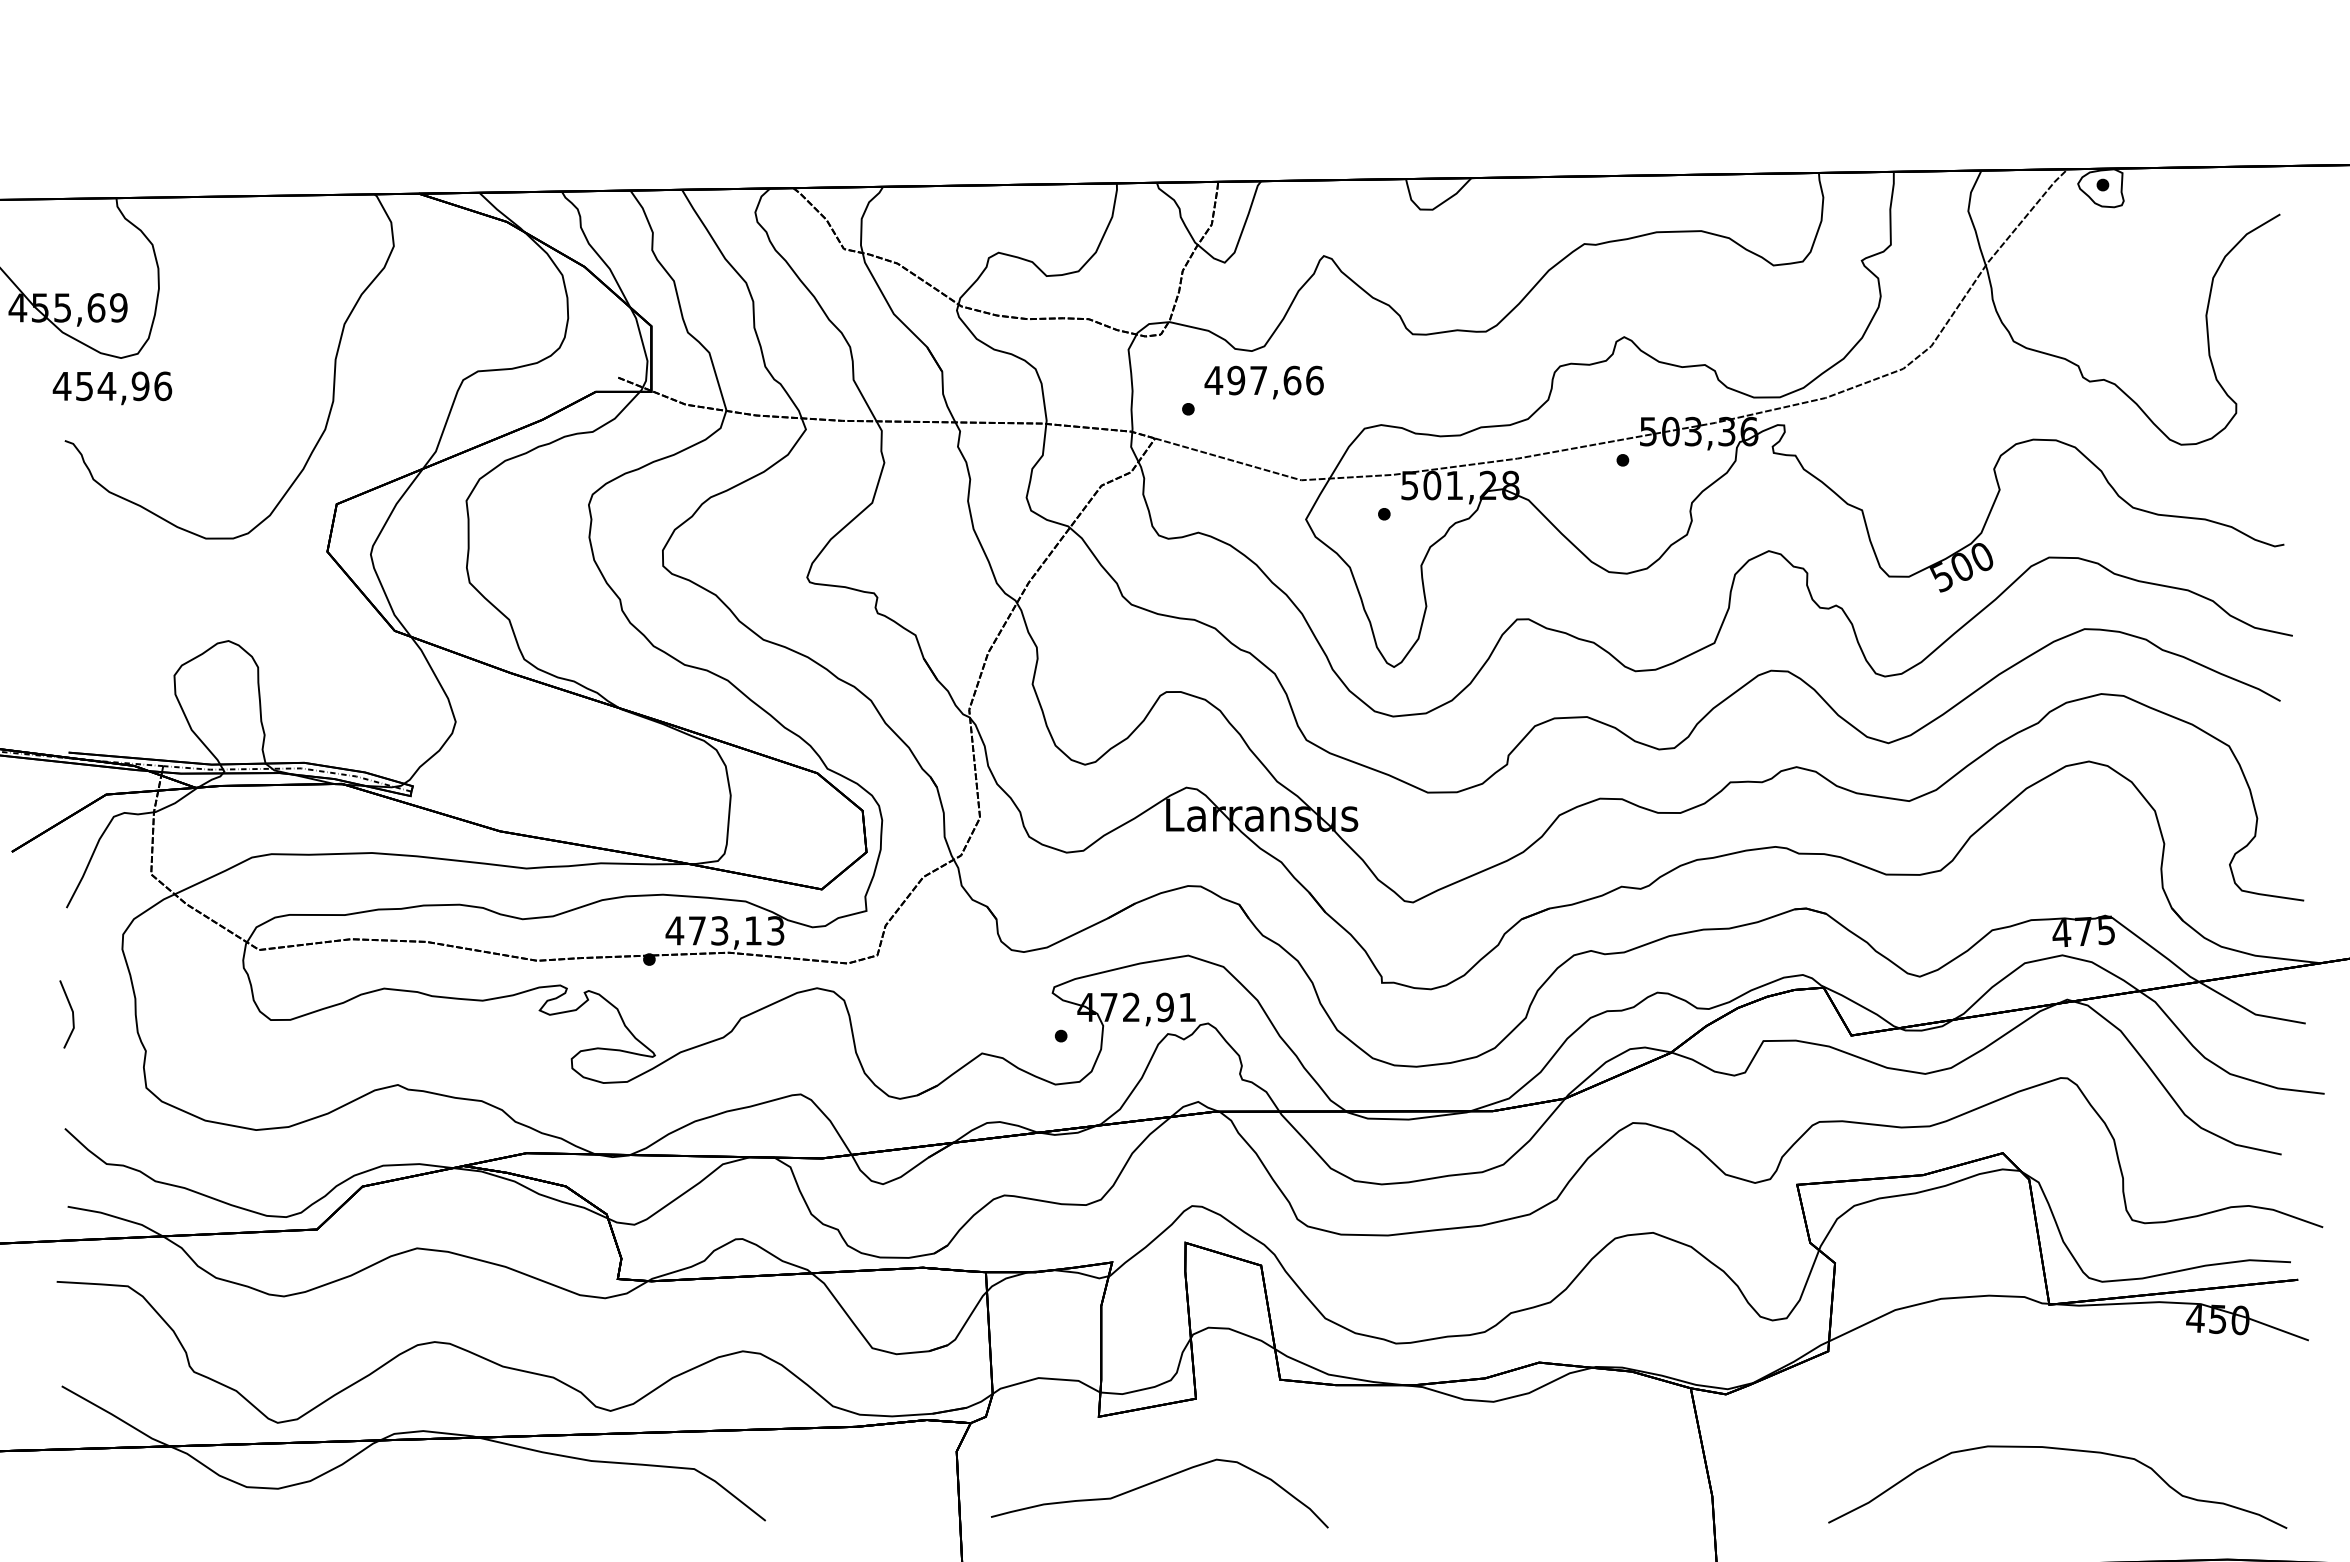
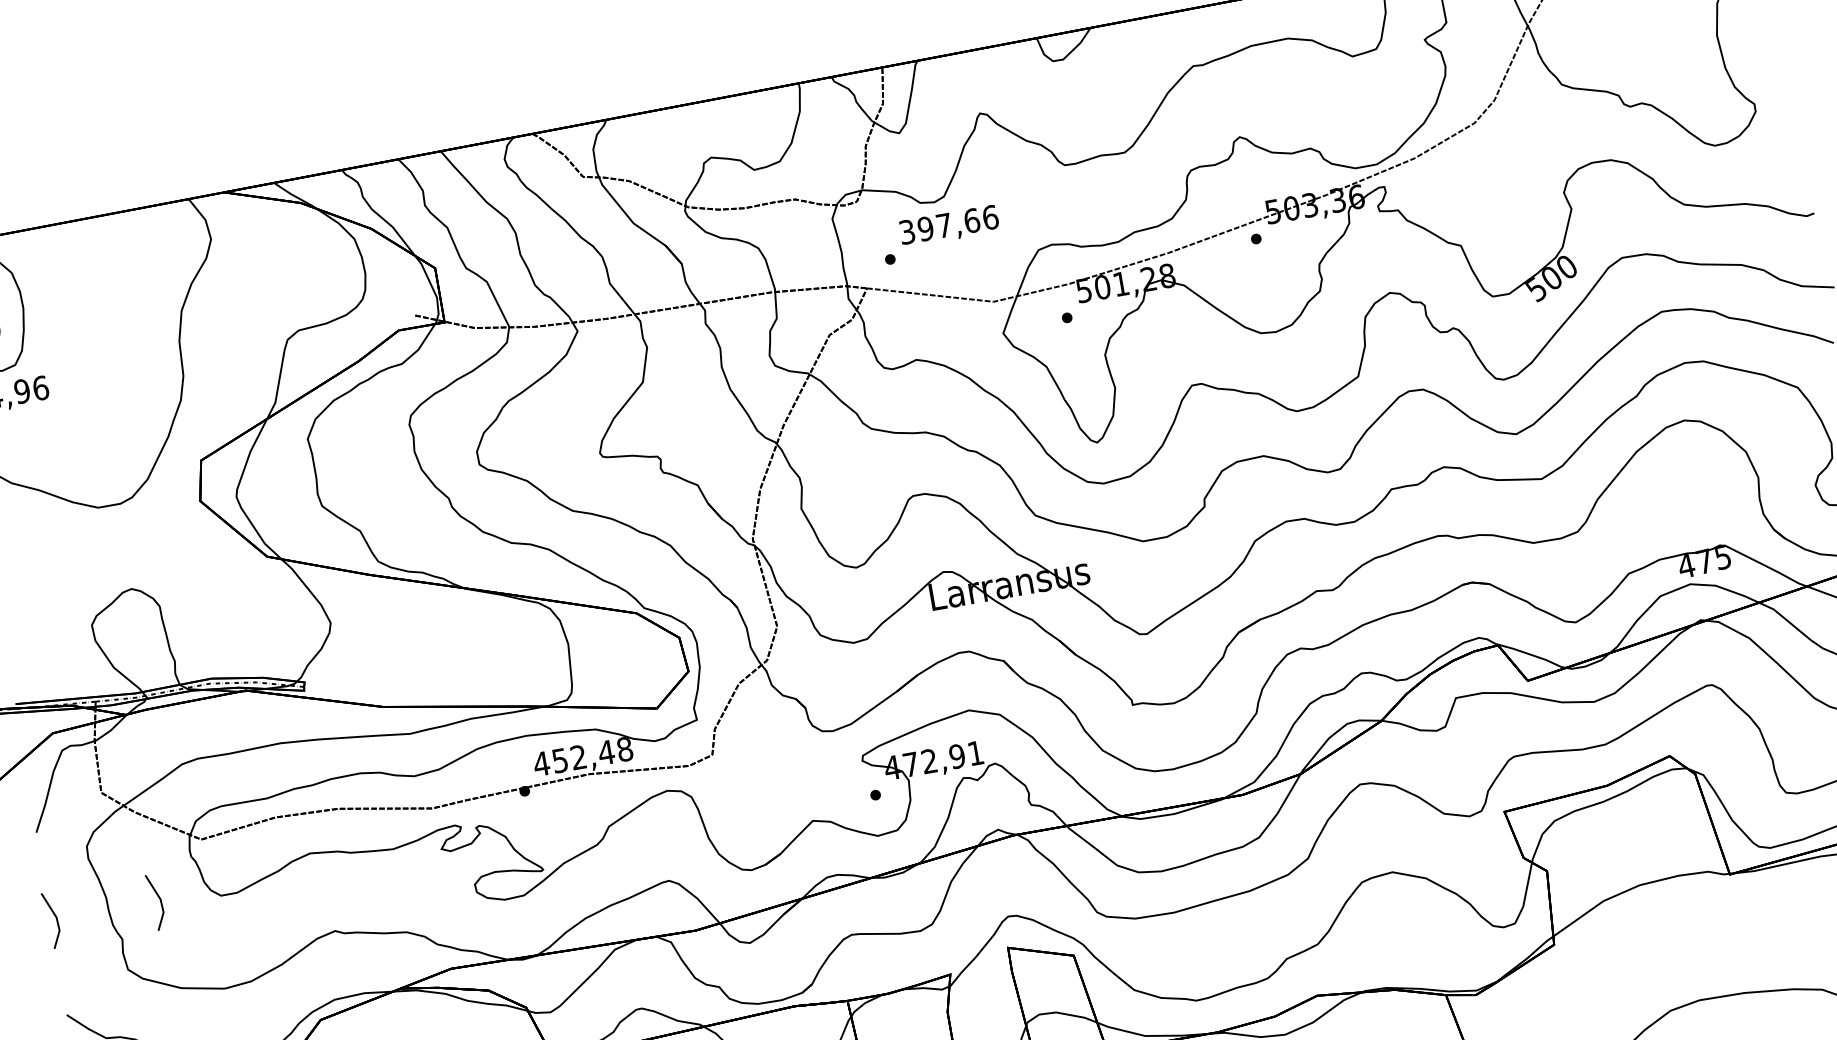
text: (1213, 380) -> (906, 232), 497,66 -> 397,66
text: (736, 930) -> (592, 754), 473,13 -> 452,48
line: (197, 1011) -> (159, 899), added

